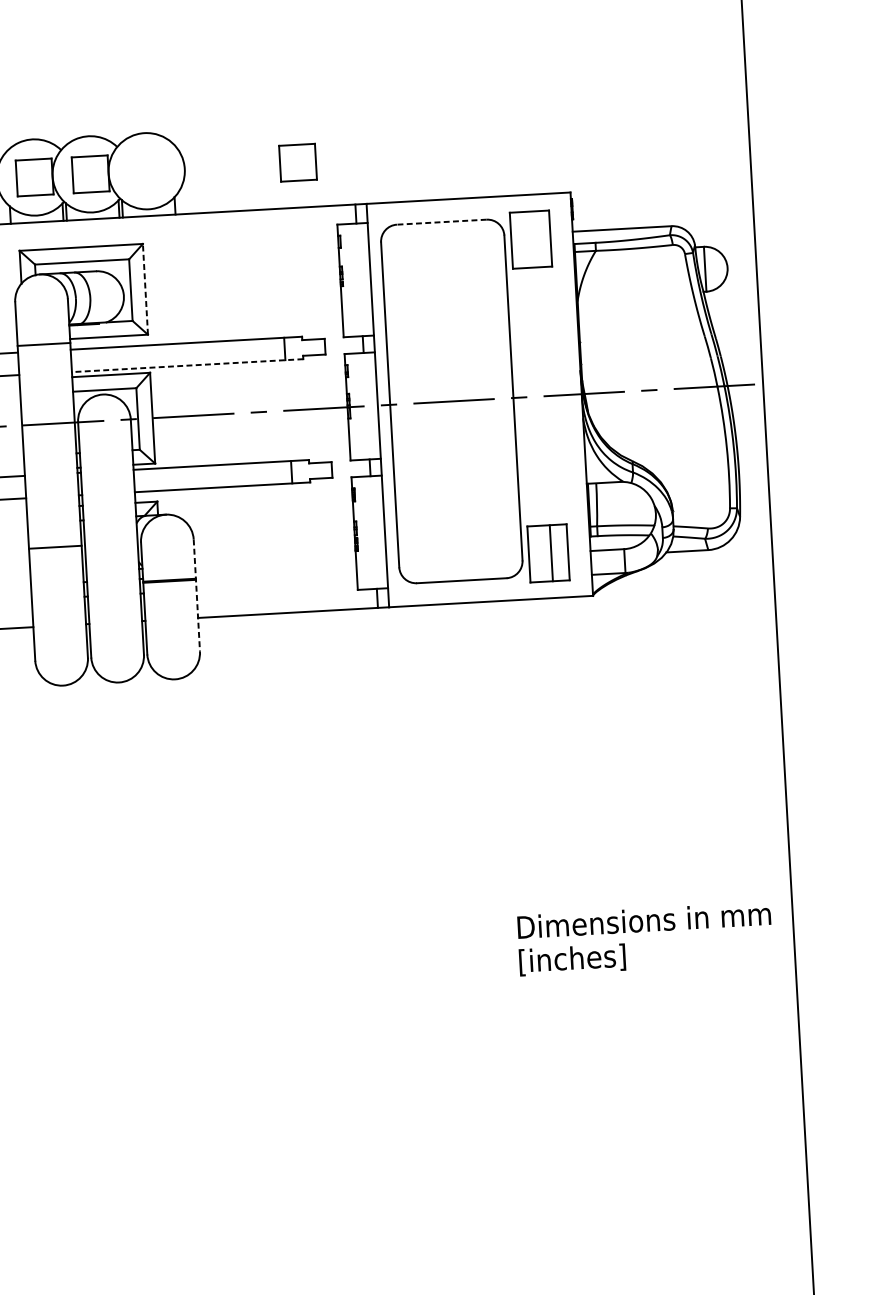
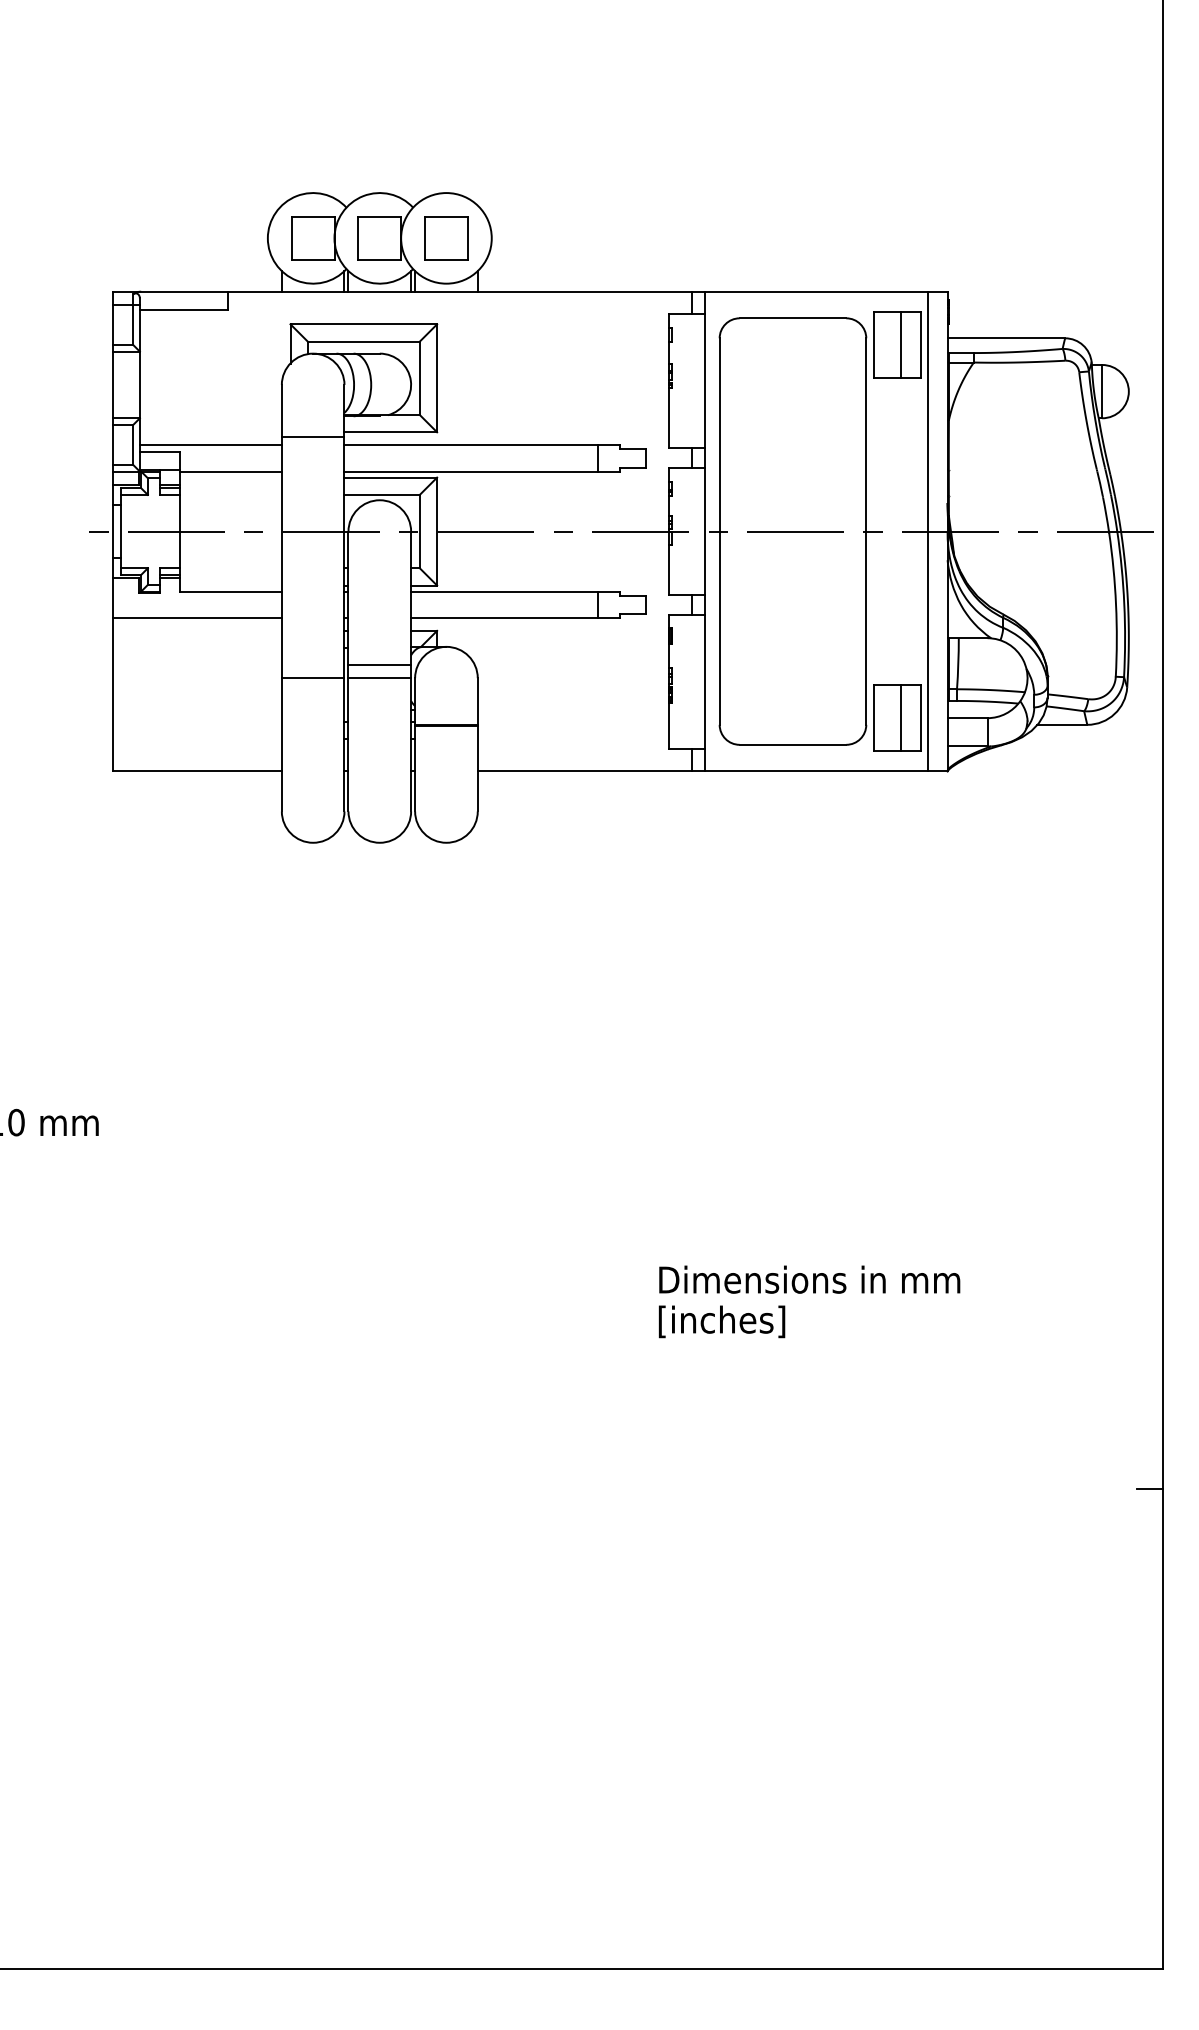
part: (298, 162) -> (446, 238), moved
line: (441, 222) -> (792, 318), dashed -> solid
line: (533, 239) -> (900, 344), added
line: (145, 289) -> (437, 378), dashed -> solid
line: (187, 365) -> (482, 471), dashed -> solid
line: (564, 395) -> (927, 531), added
line: (110, 532) -> (379, 664), added
line: (111, 544) -> (379, 678), added
line: (196, 595) -> (477, 744), dashed -> solid
text: (645, 938) -> (809, 1301), moved
line: (796, 1190) -> (1149, 1489), added

